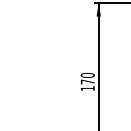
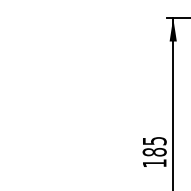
text: (87, 78) -> (154, 146), 170 -> 185

